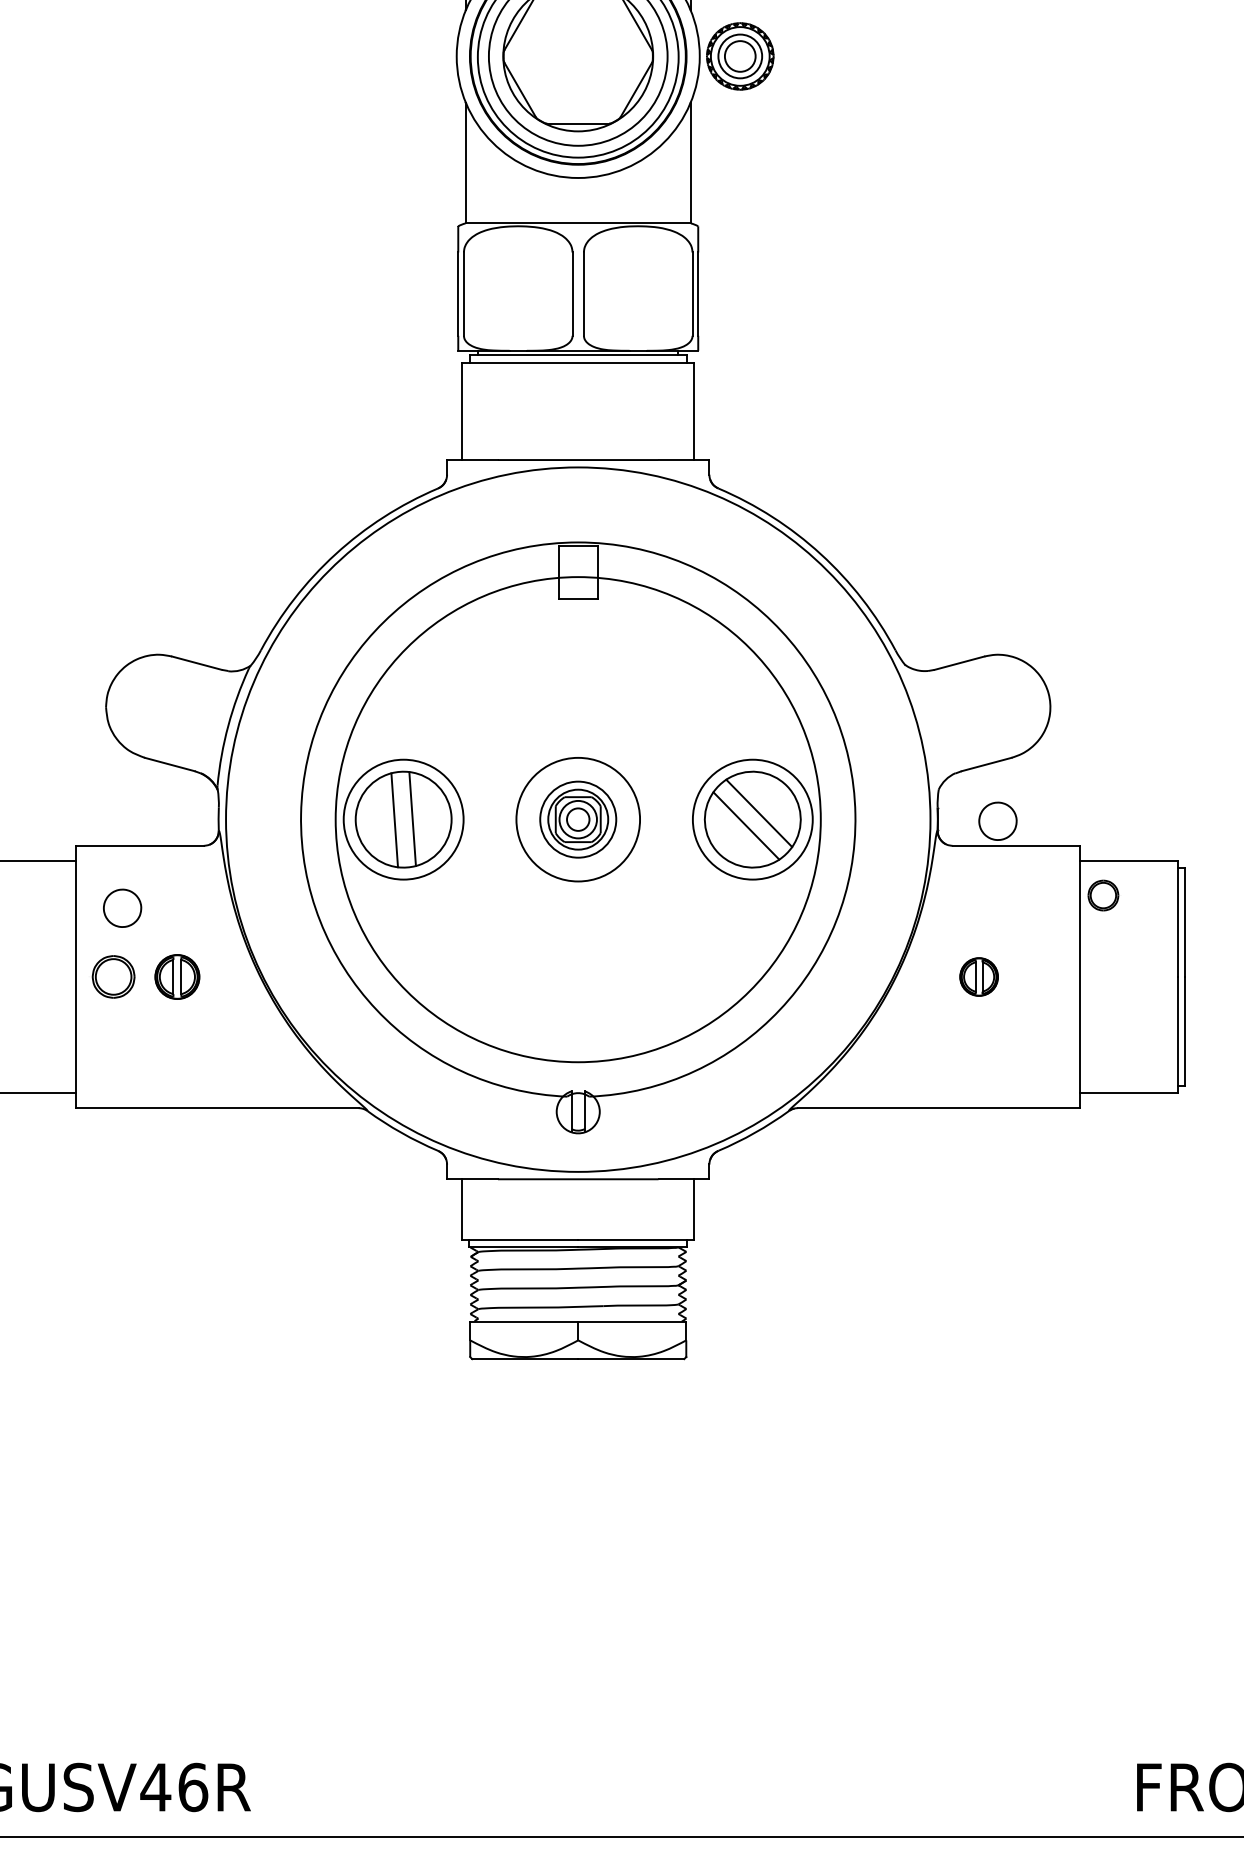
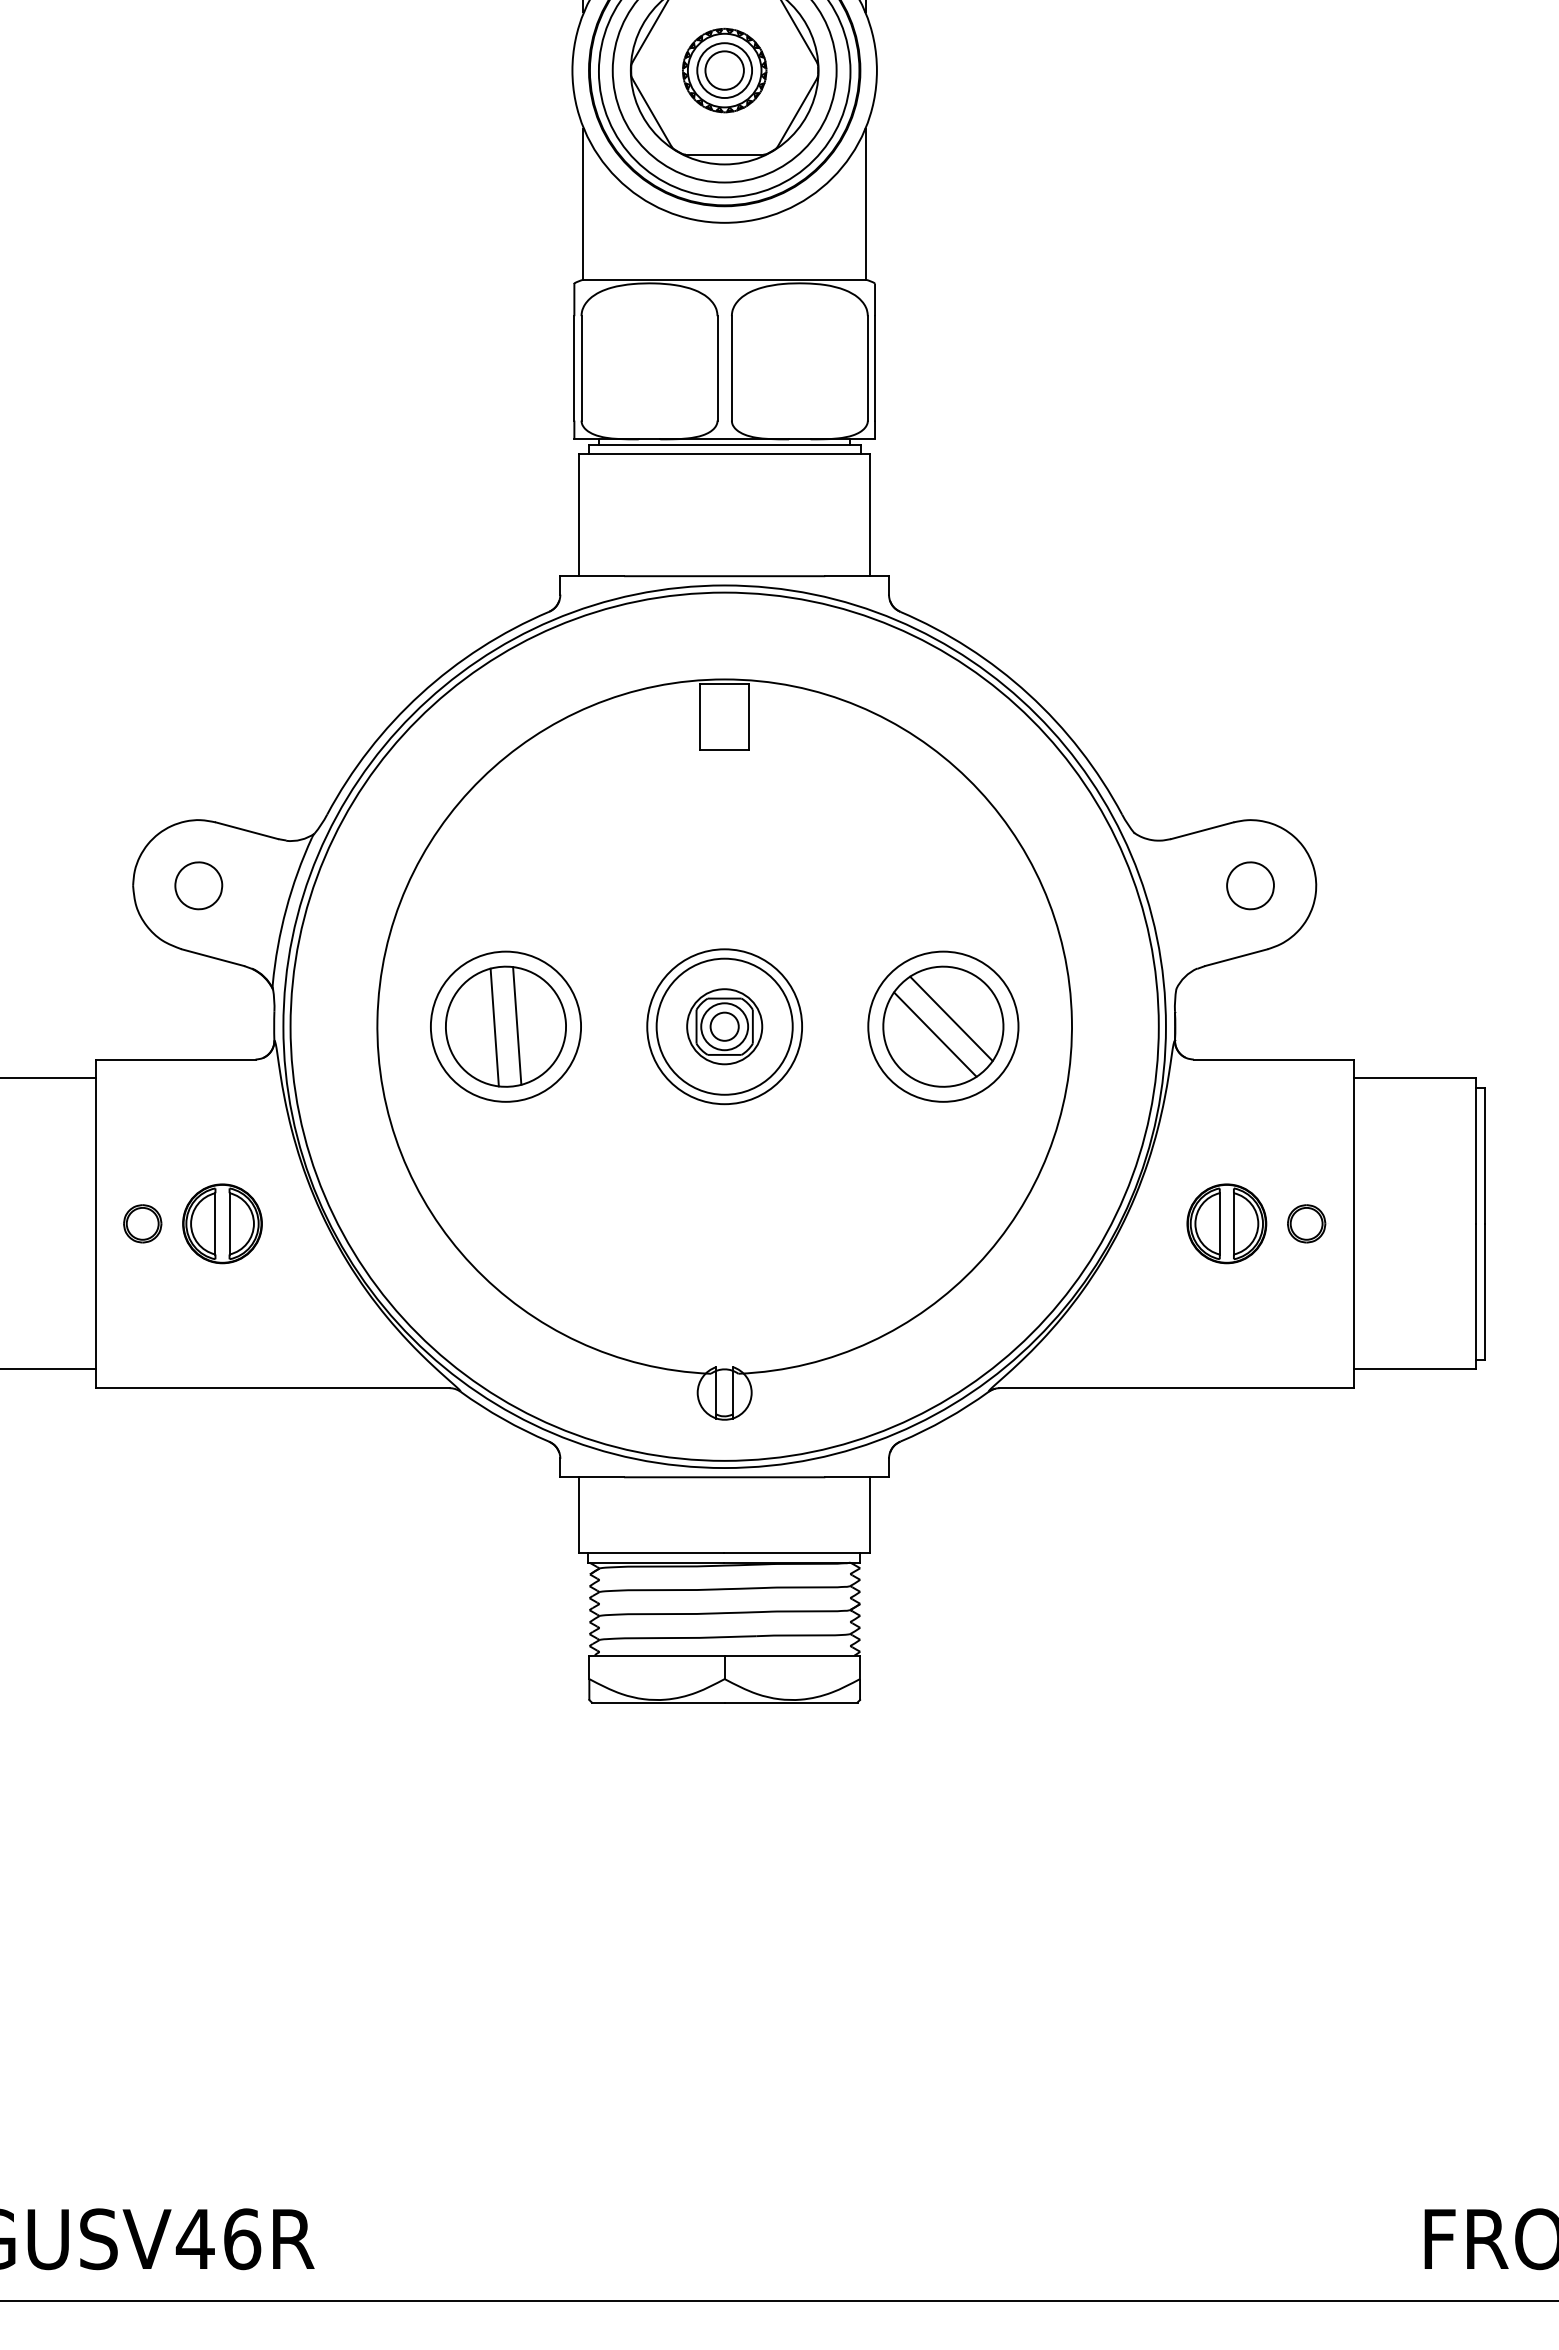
part: (740, 56) -> (724, 70), moved
circle: (578, 819) -> (724, 1026), size x1.43
circle: (578, 819) -> (724, 1026), size x1.43
part: (997, 821) -> (1250, 885), moved
part: (1103, 895) -> (1306, 1223), moved
part: (122, 908) -> (198, 885), moved
part: (113, 976) -> (142, 1223), size x0.71
part: (177, 976) -> (222, 1223), size x1.43
part: (978, 976) -> (1226, 1223), size x1.67

